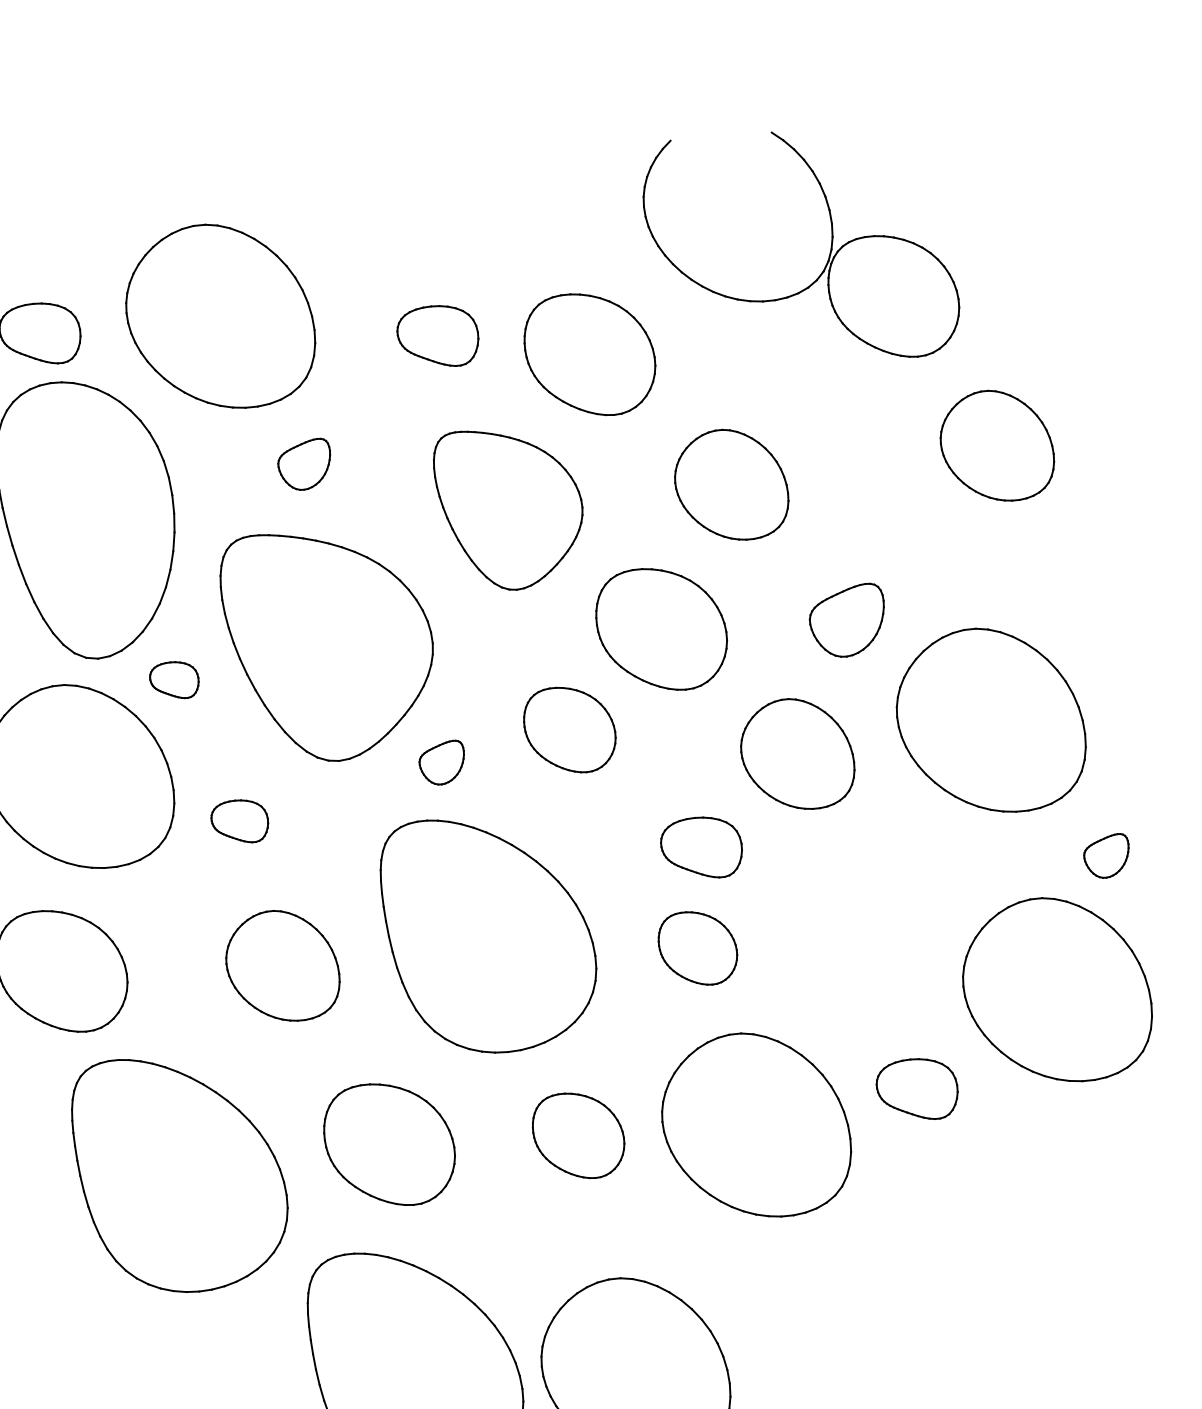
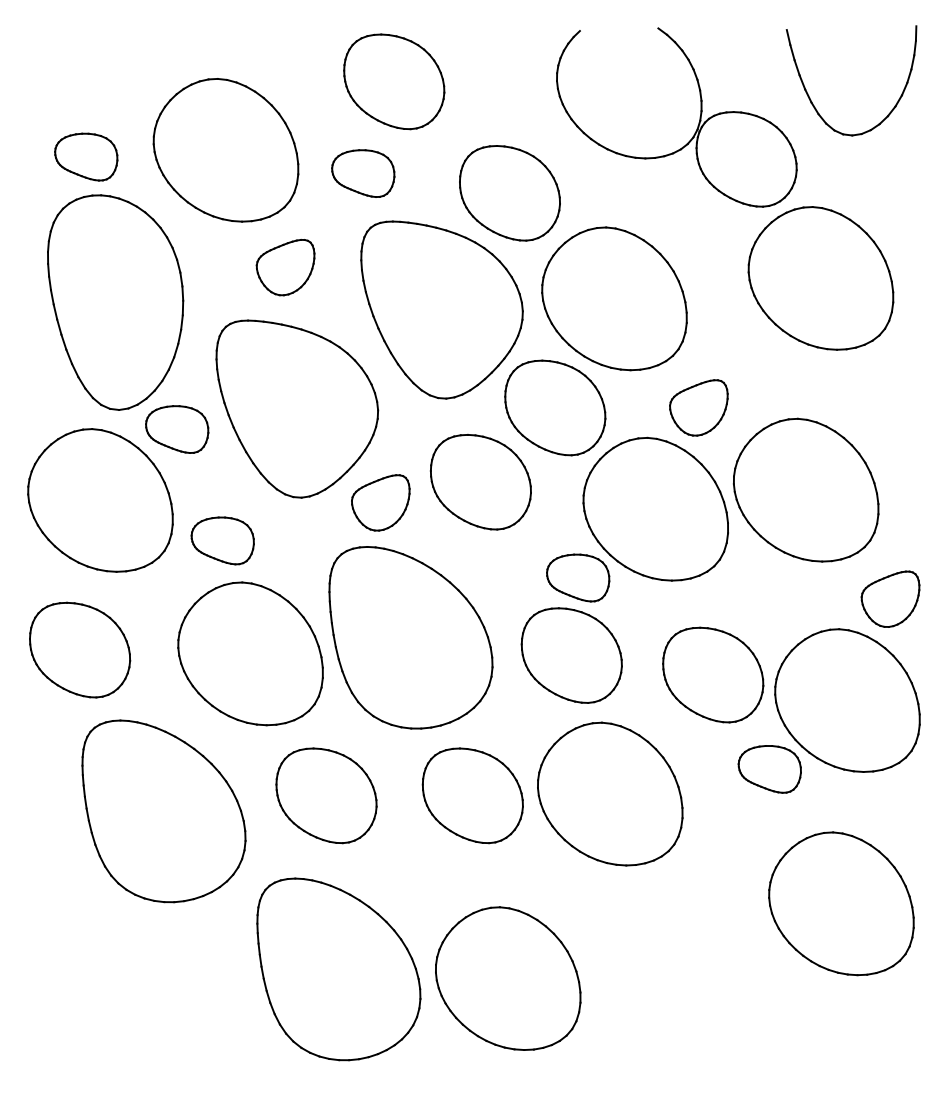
part: (433, 217) -> (394, 81), added
part: (975, 217) -> (812, 101), added
part: (438, 336) -> (363, 173), moved
part: (996, 445) -> (820, 278), size x1.67
part: (304, 464) -> (285, 267), size x1.43
part: (731, 484) -> (614, 298), size x1.67
part: (508, 509) -> (441, 309), size x1.43
part: (174, 680) -> (177, 429), size x1.67
part: (569, 730) -> (480, 482), size x1.43
part: (797, 753) -> (655, 508), size x1.67
part: (441, 762) -> (380, 502), size x1.67
part: (239, 821) -> (222, 540), size x1.43
part: (1106, 855) -> (890, 598), size x1.67
part: (697, 948) -> (571, 655), size x1.67
part: (882, 964) -> (713, 674), added
part: (282, 965) -> (250, 653), size x1.67
part: (916, 1089) -> (769, 769), moved
part: (578, 1135) -> (472, 795), size x1.43
part: (1061, 1252) -> (841, 903), added

